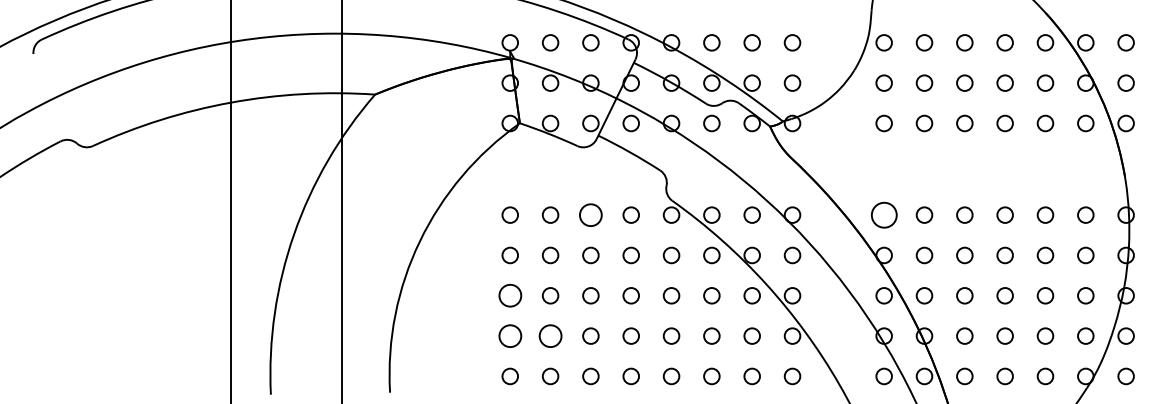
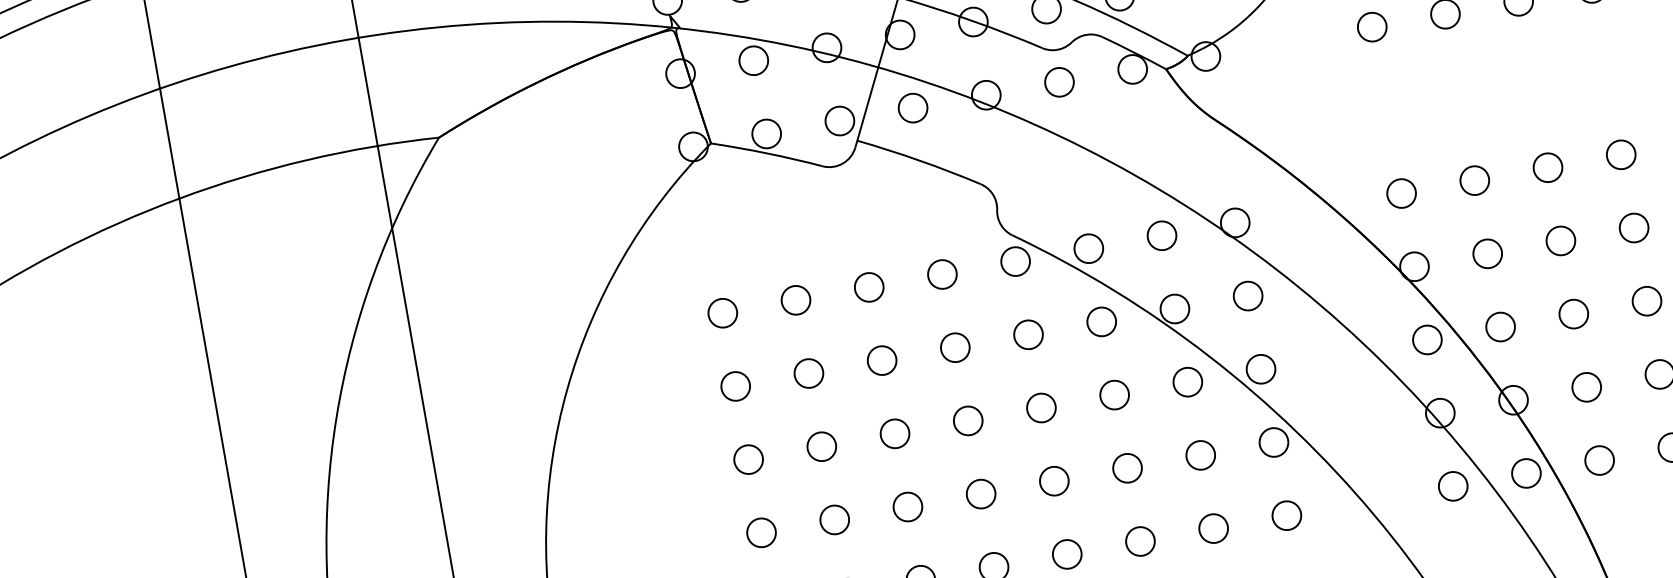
circle: (590, 214) -> (868, 286), size x0.71
circle: (883, 214) -> (1400, 192), size x0.62
circle: (509, 295) -> (747, 459), size x0.71
circle: (509, 335) -> (759, 531), size x0.71
circle: (550, 335) -> (834, 518), size x0.71

